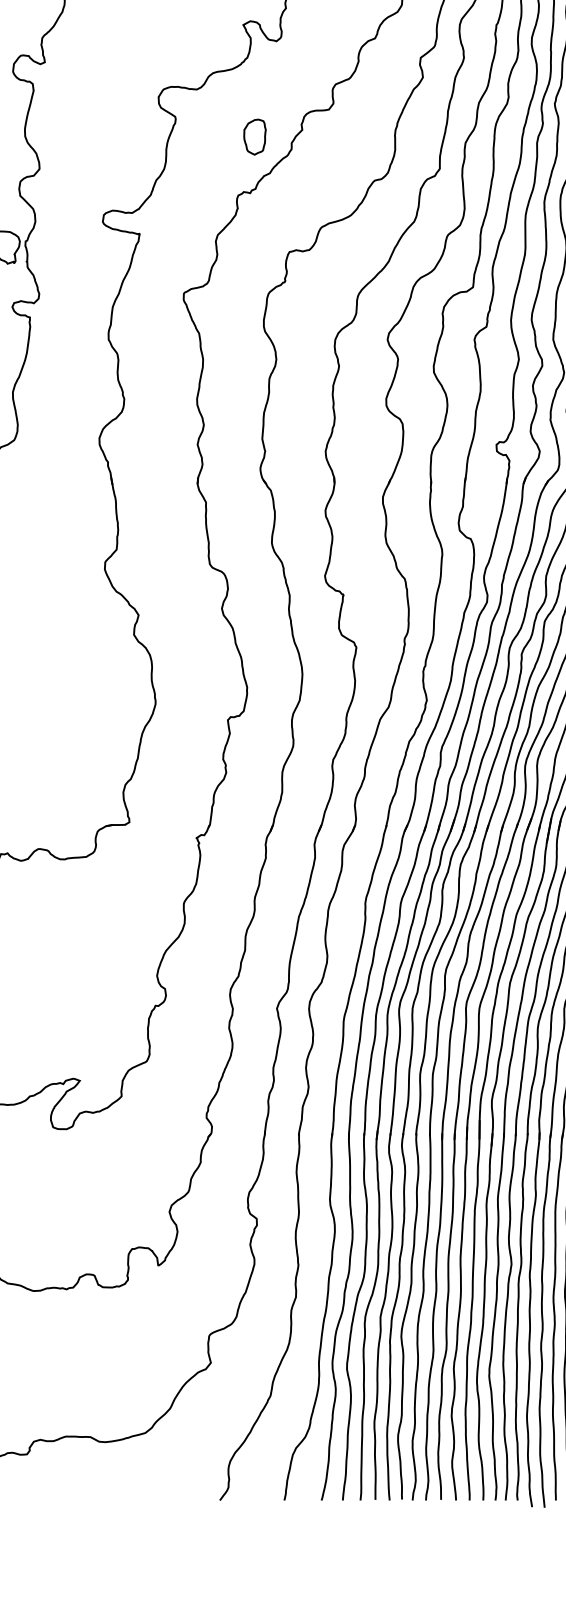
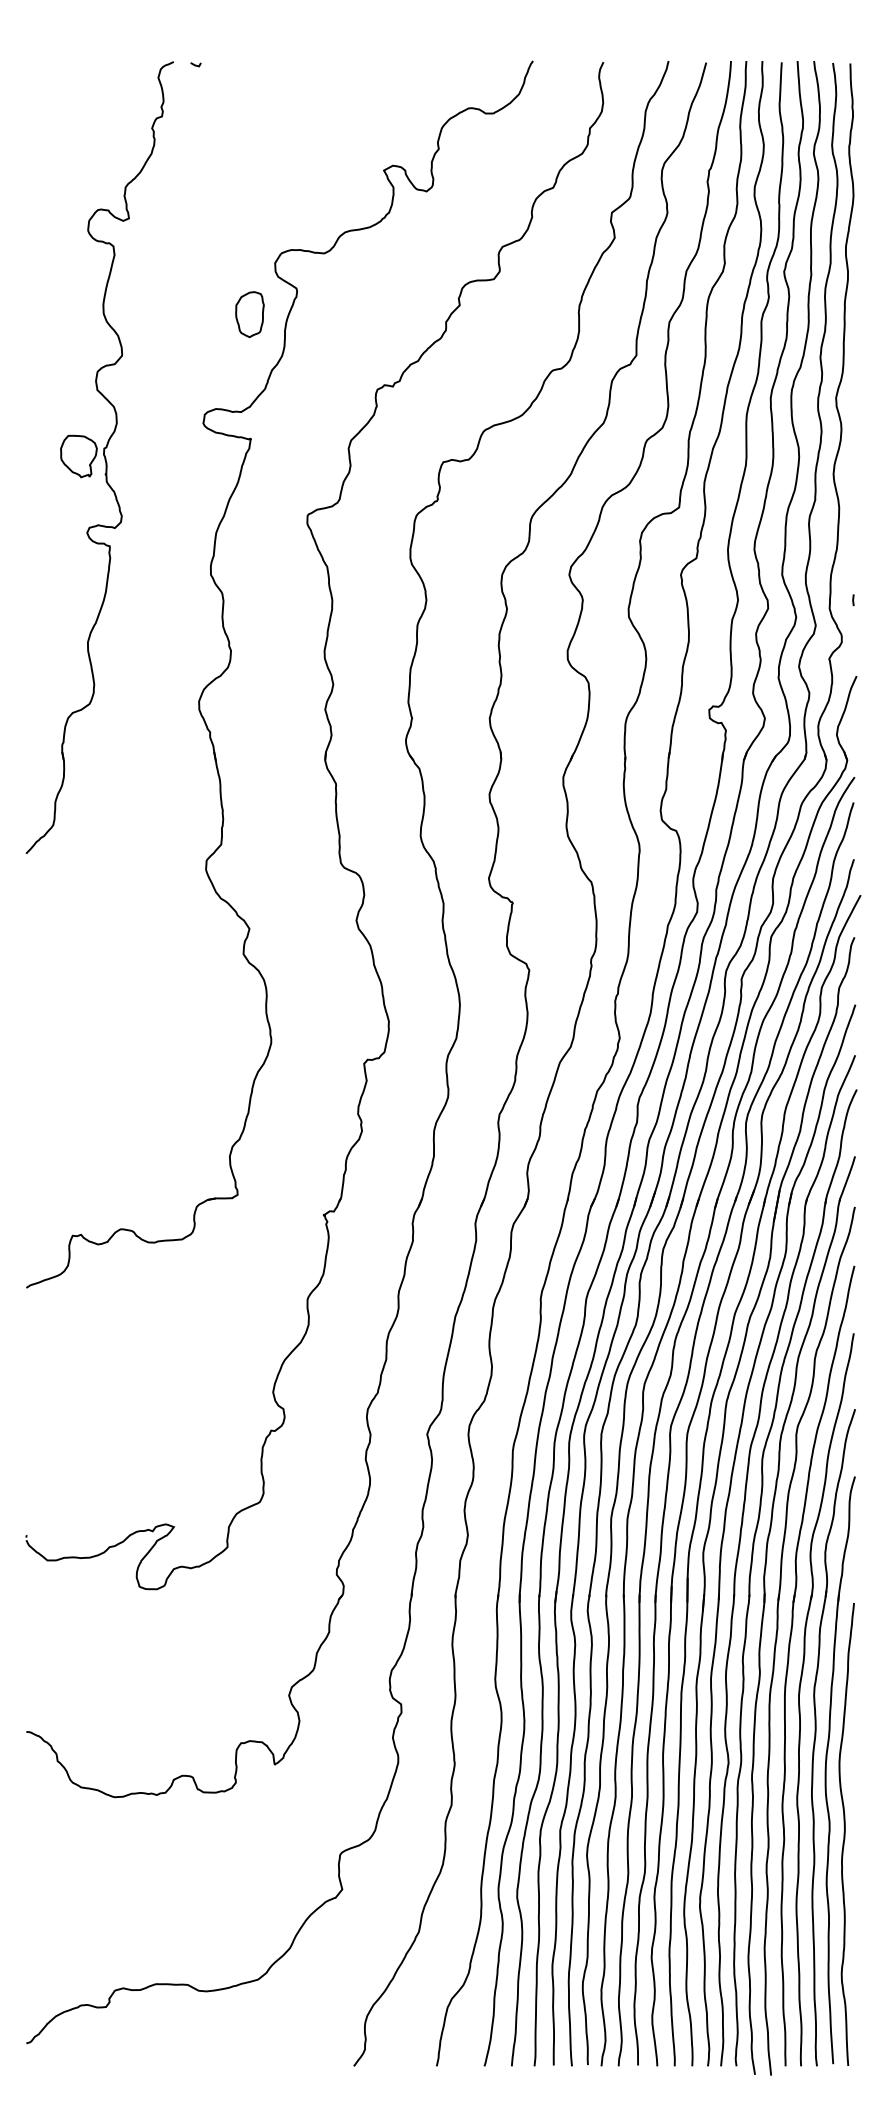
part: (254, 137) -> (249, 314), moved

